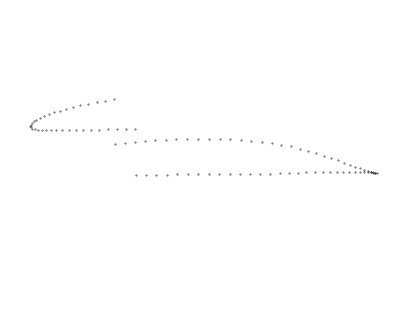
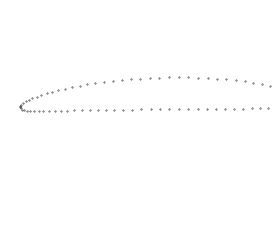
part: (80, 106) -> (65, 89), moved

